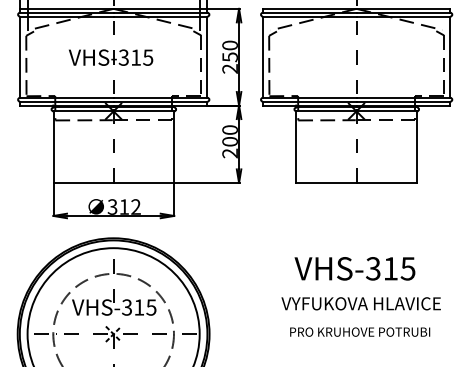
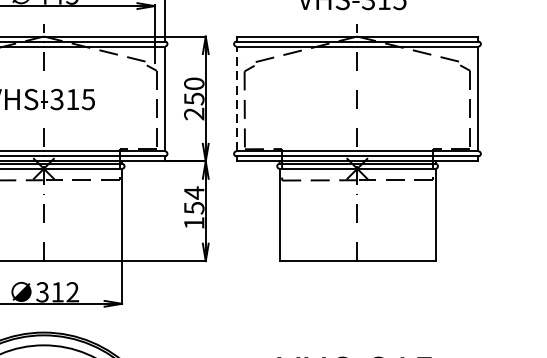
line: (262, 57) -> (236, 99), solid -> dashed
text: (229, 141) -> (193, 207), 200 -> 154

